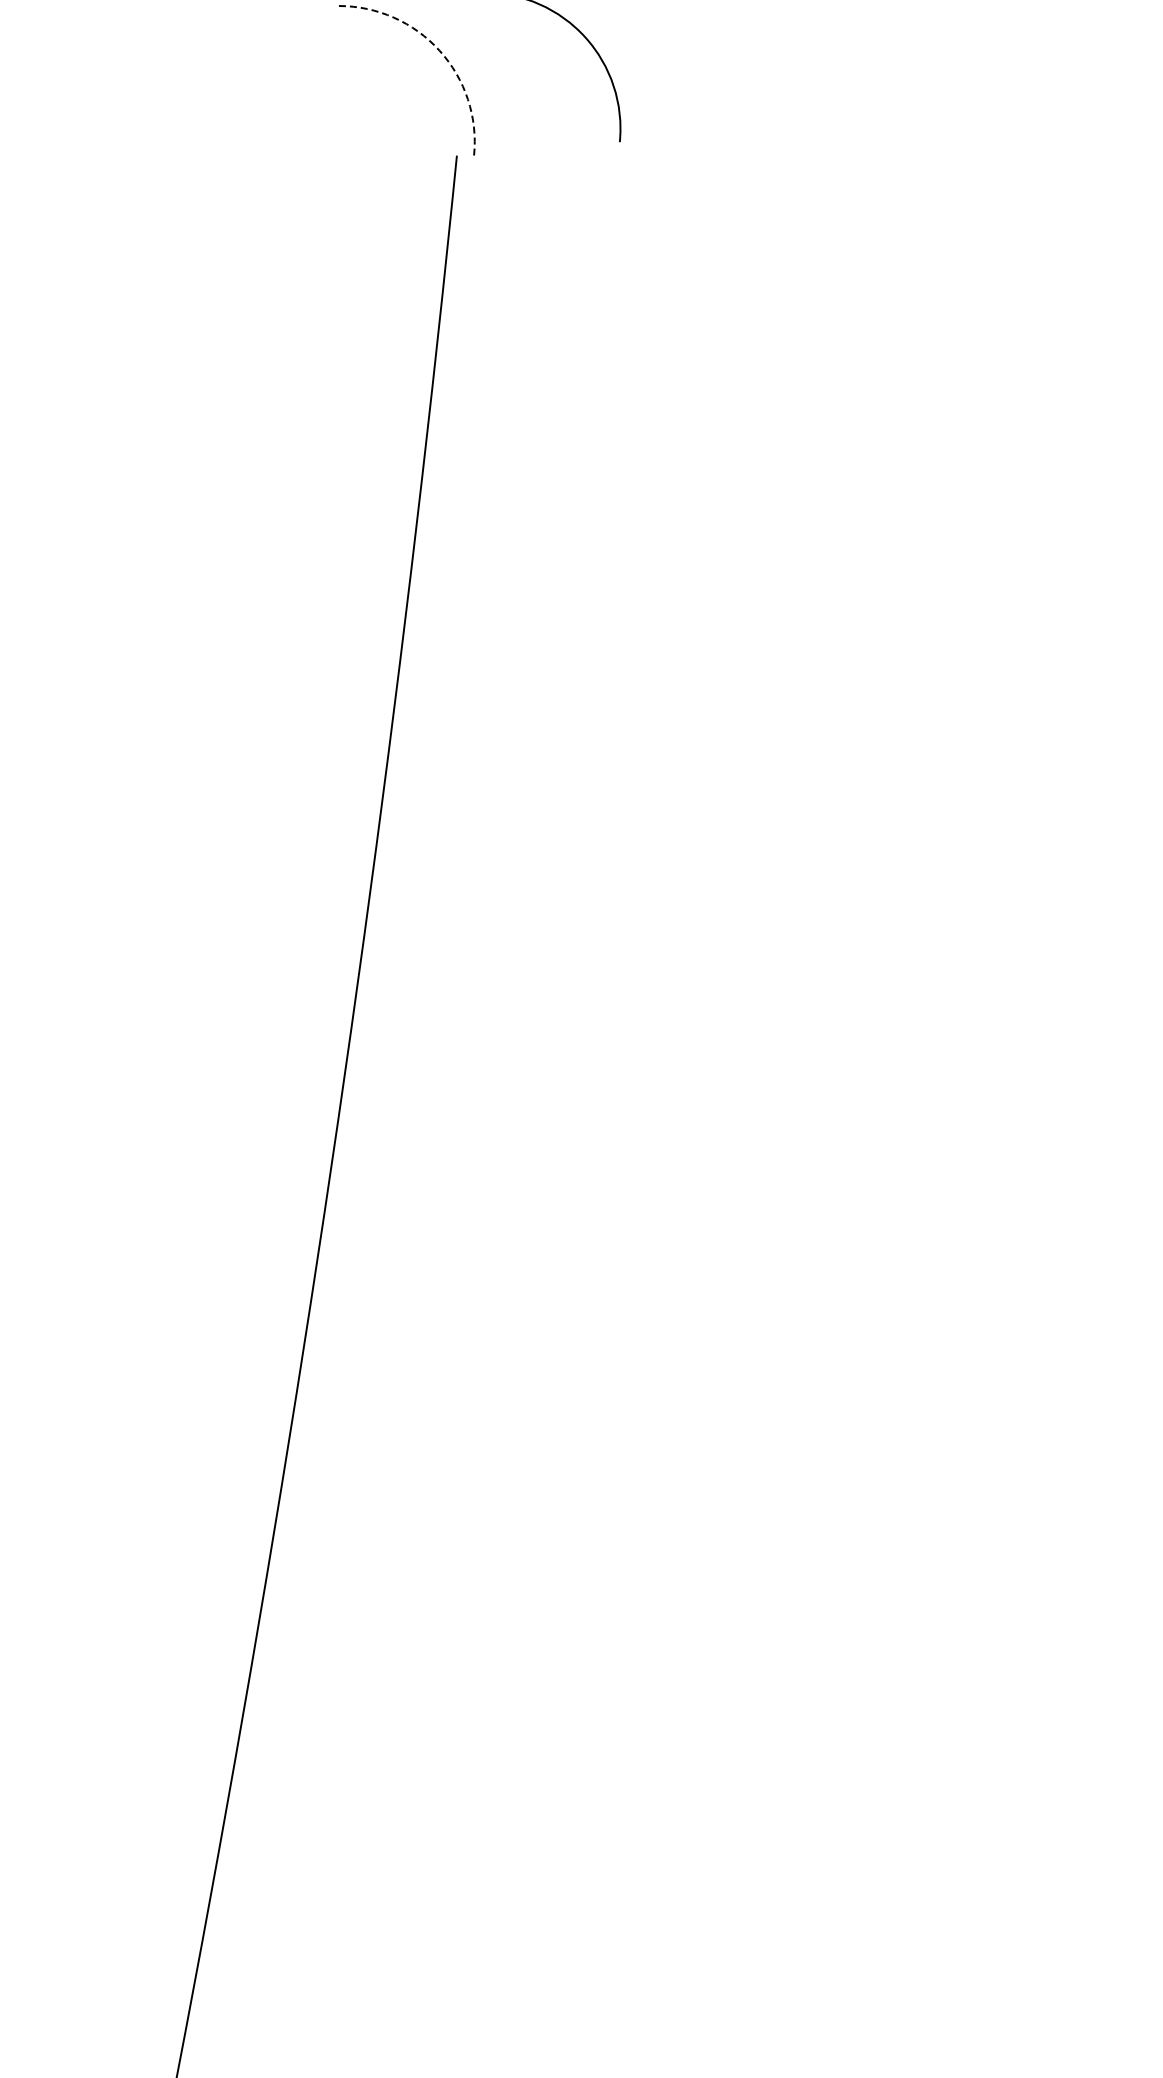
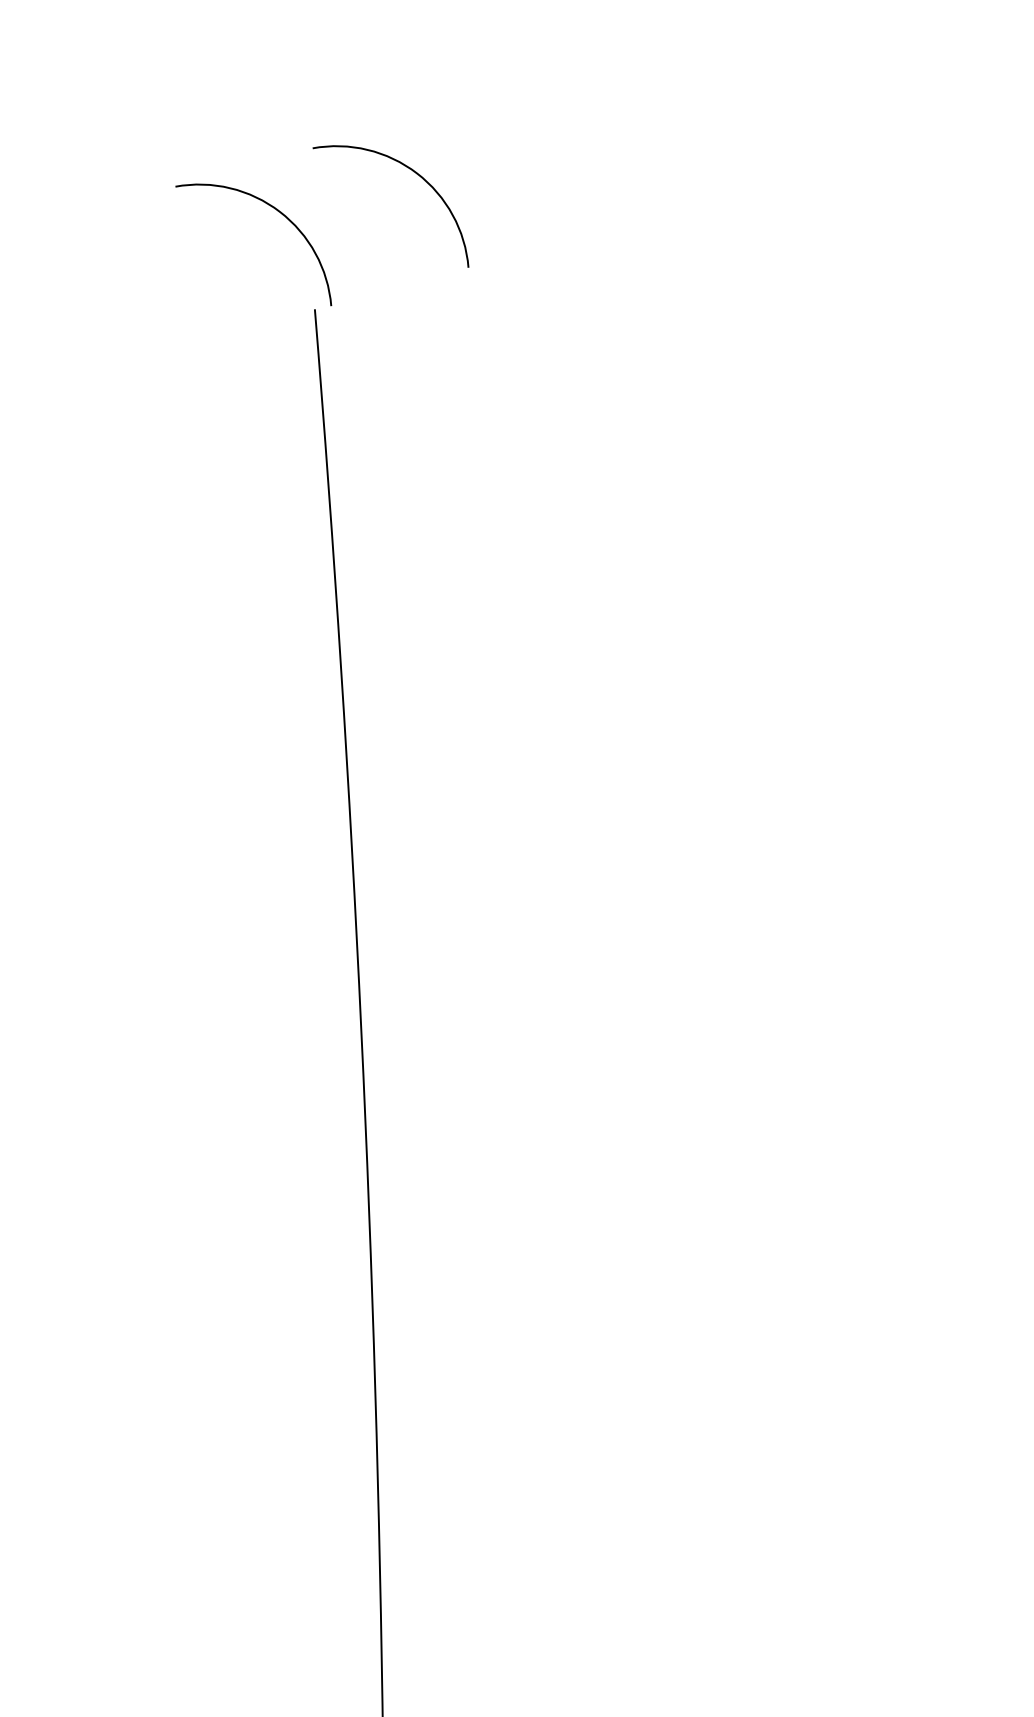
arc: (439, 50) -> (279, 211), dashed -> solid

